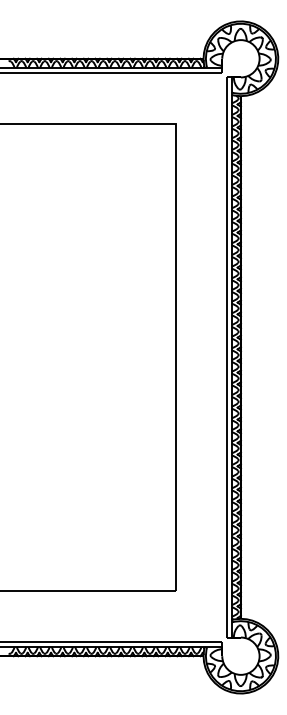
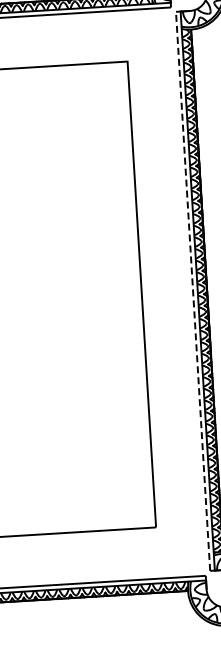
line: (226, 357) -> (192, 291), solid -> dashed

